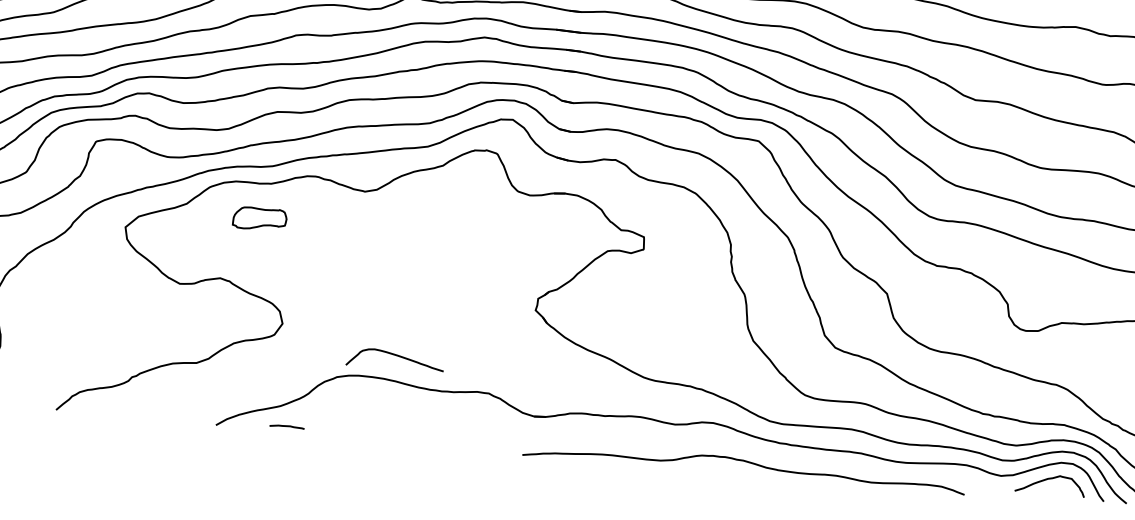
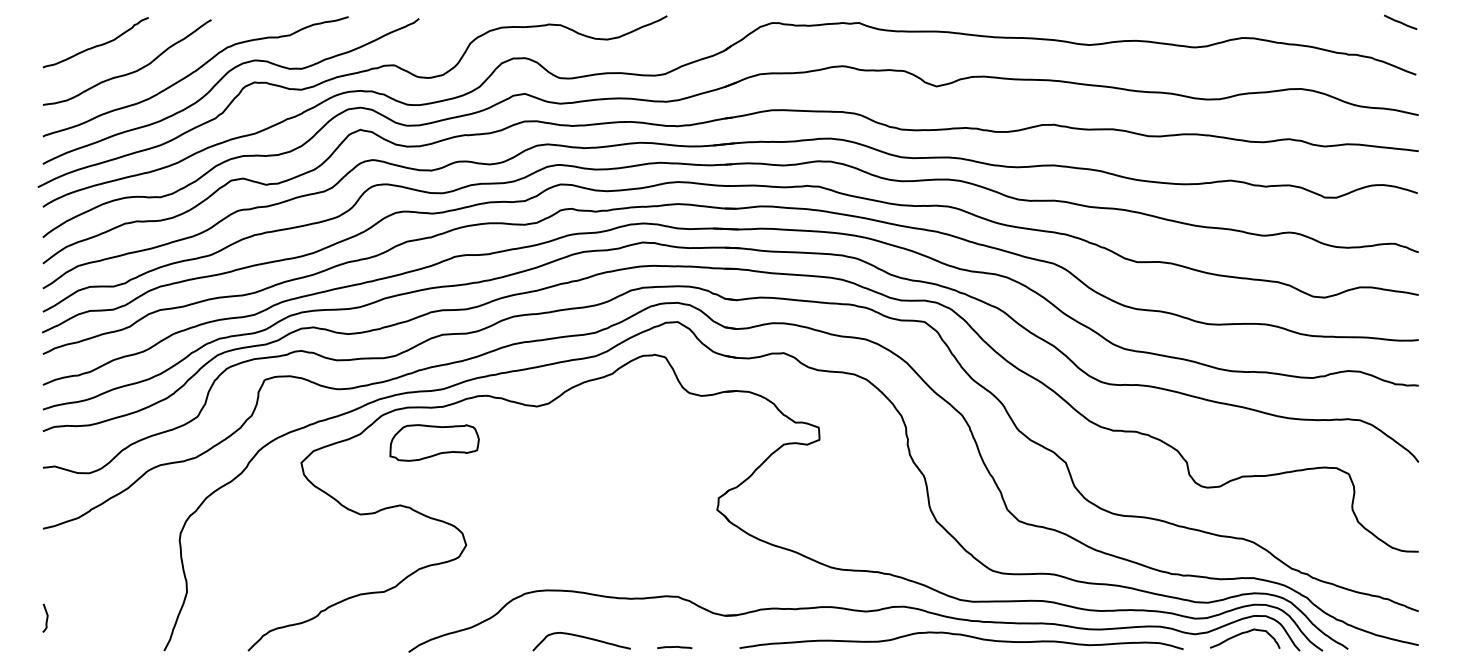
part: (259, 218) -> (434, 442), size x1.67
curve: (395, 355) -> (581, 637), moved
line: (286, 426) -> (674, 647), moved
curve: (746, 462) -> (963, 636), moved

